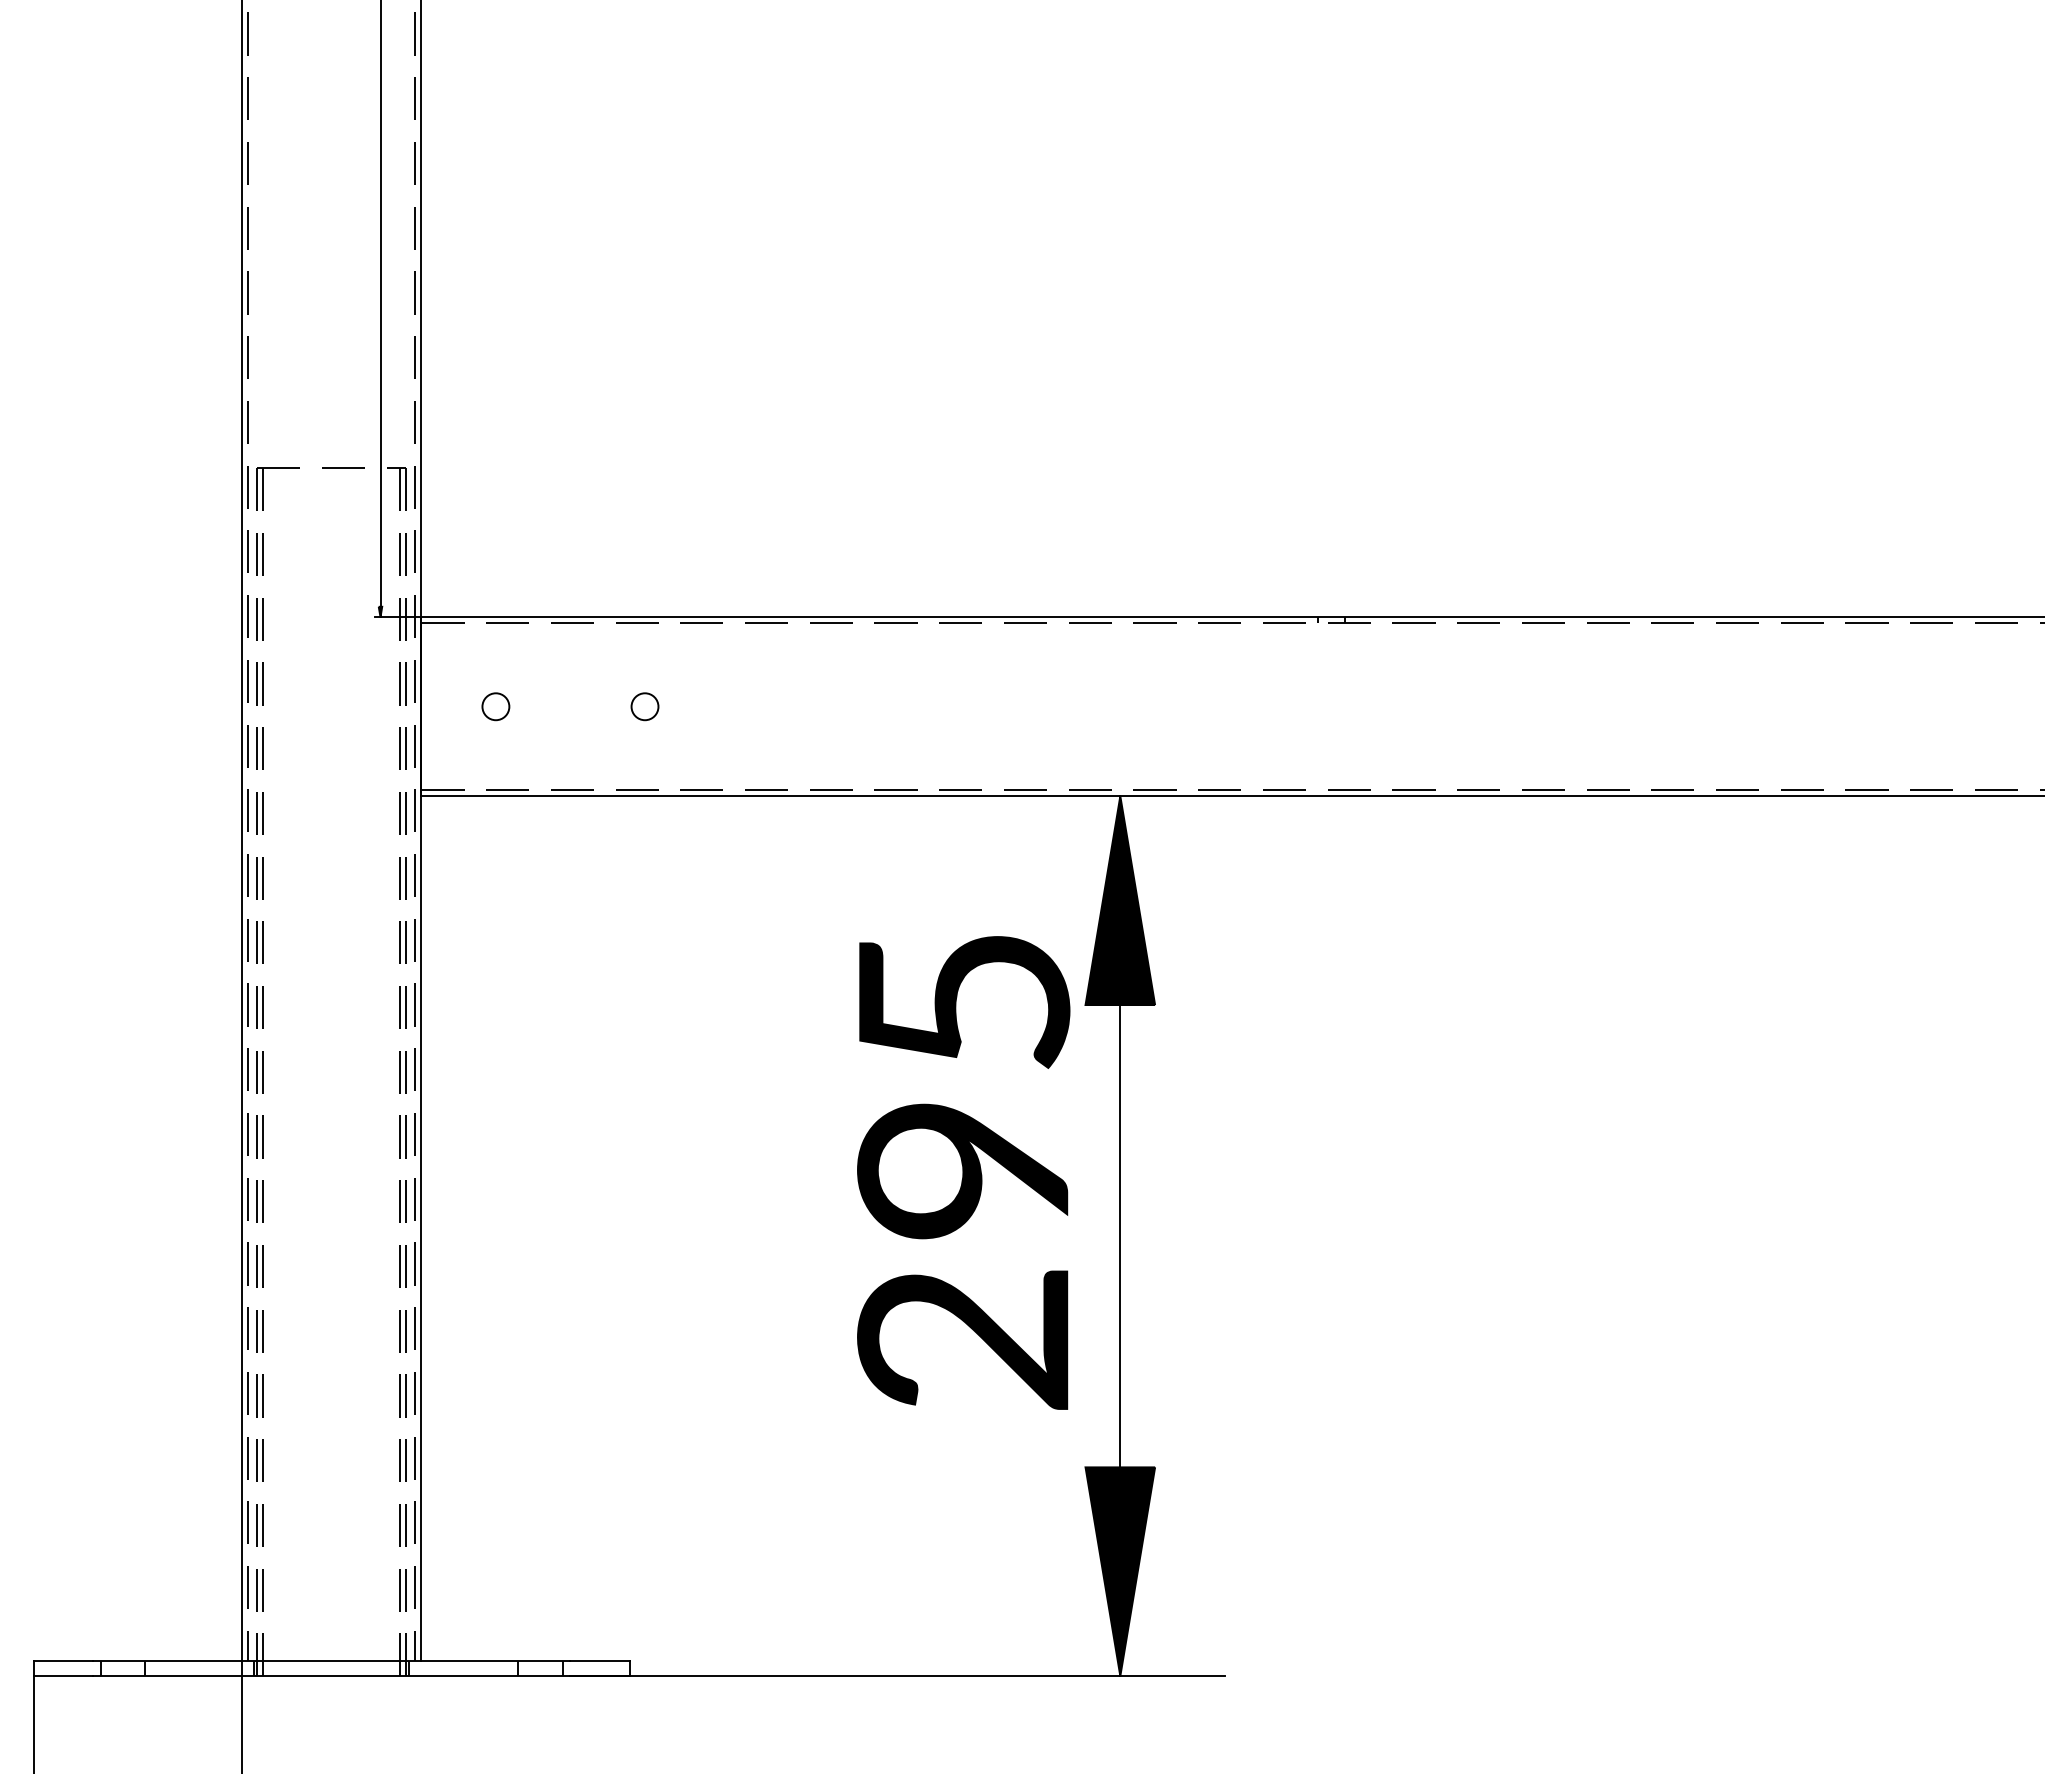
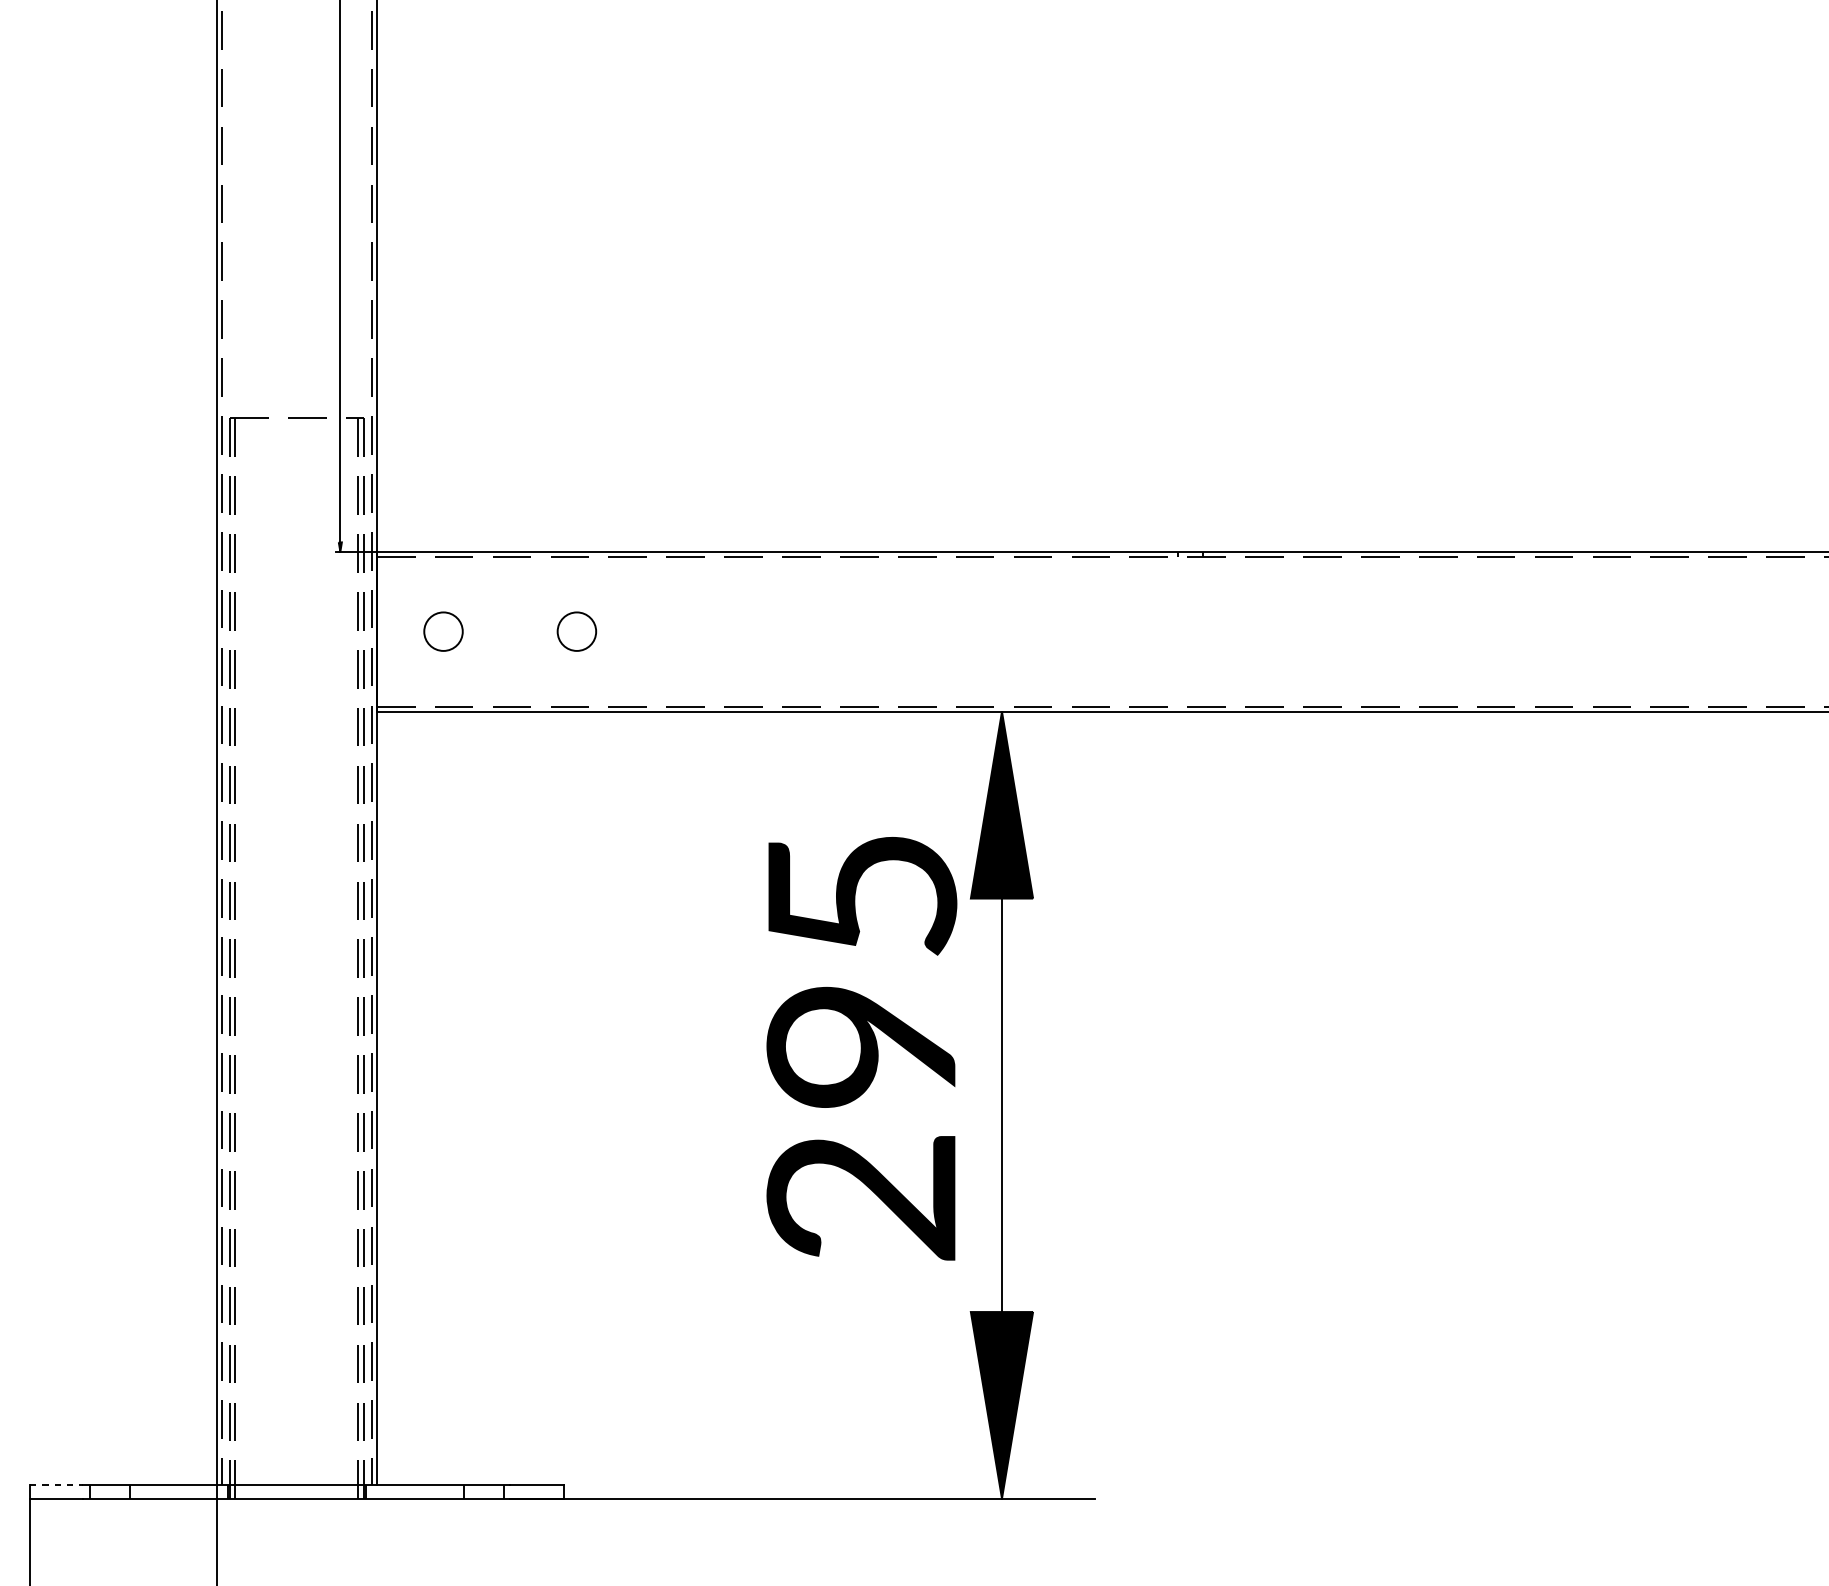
circle: (495, 706) -> (443, 631), size x1.6
circle: (644, 706) -> (576, 631), size x1.6
line: (63, 1661) -> (56, 1485), solid -> dashed

